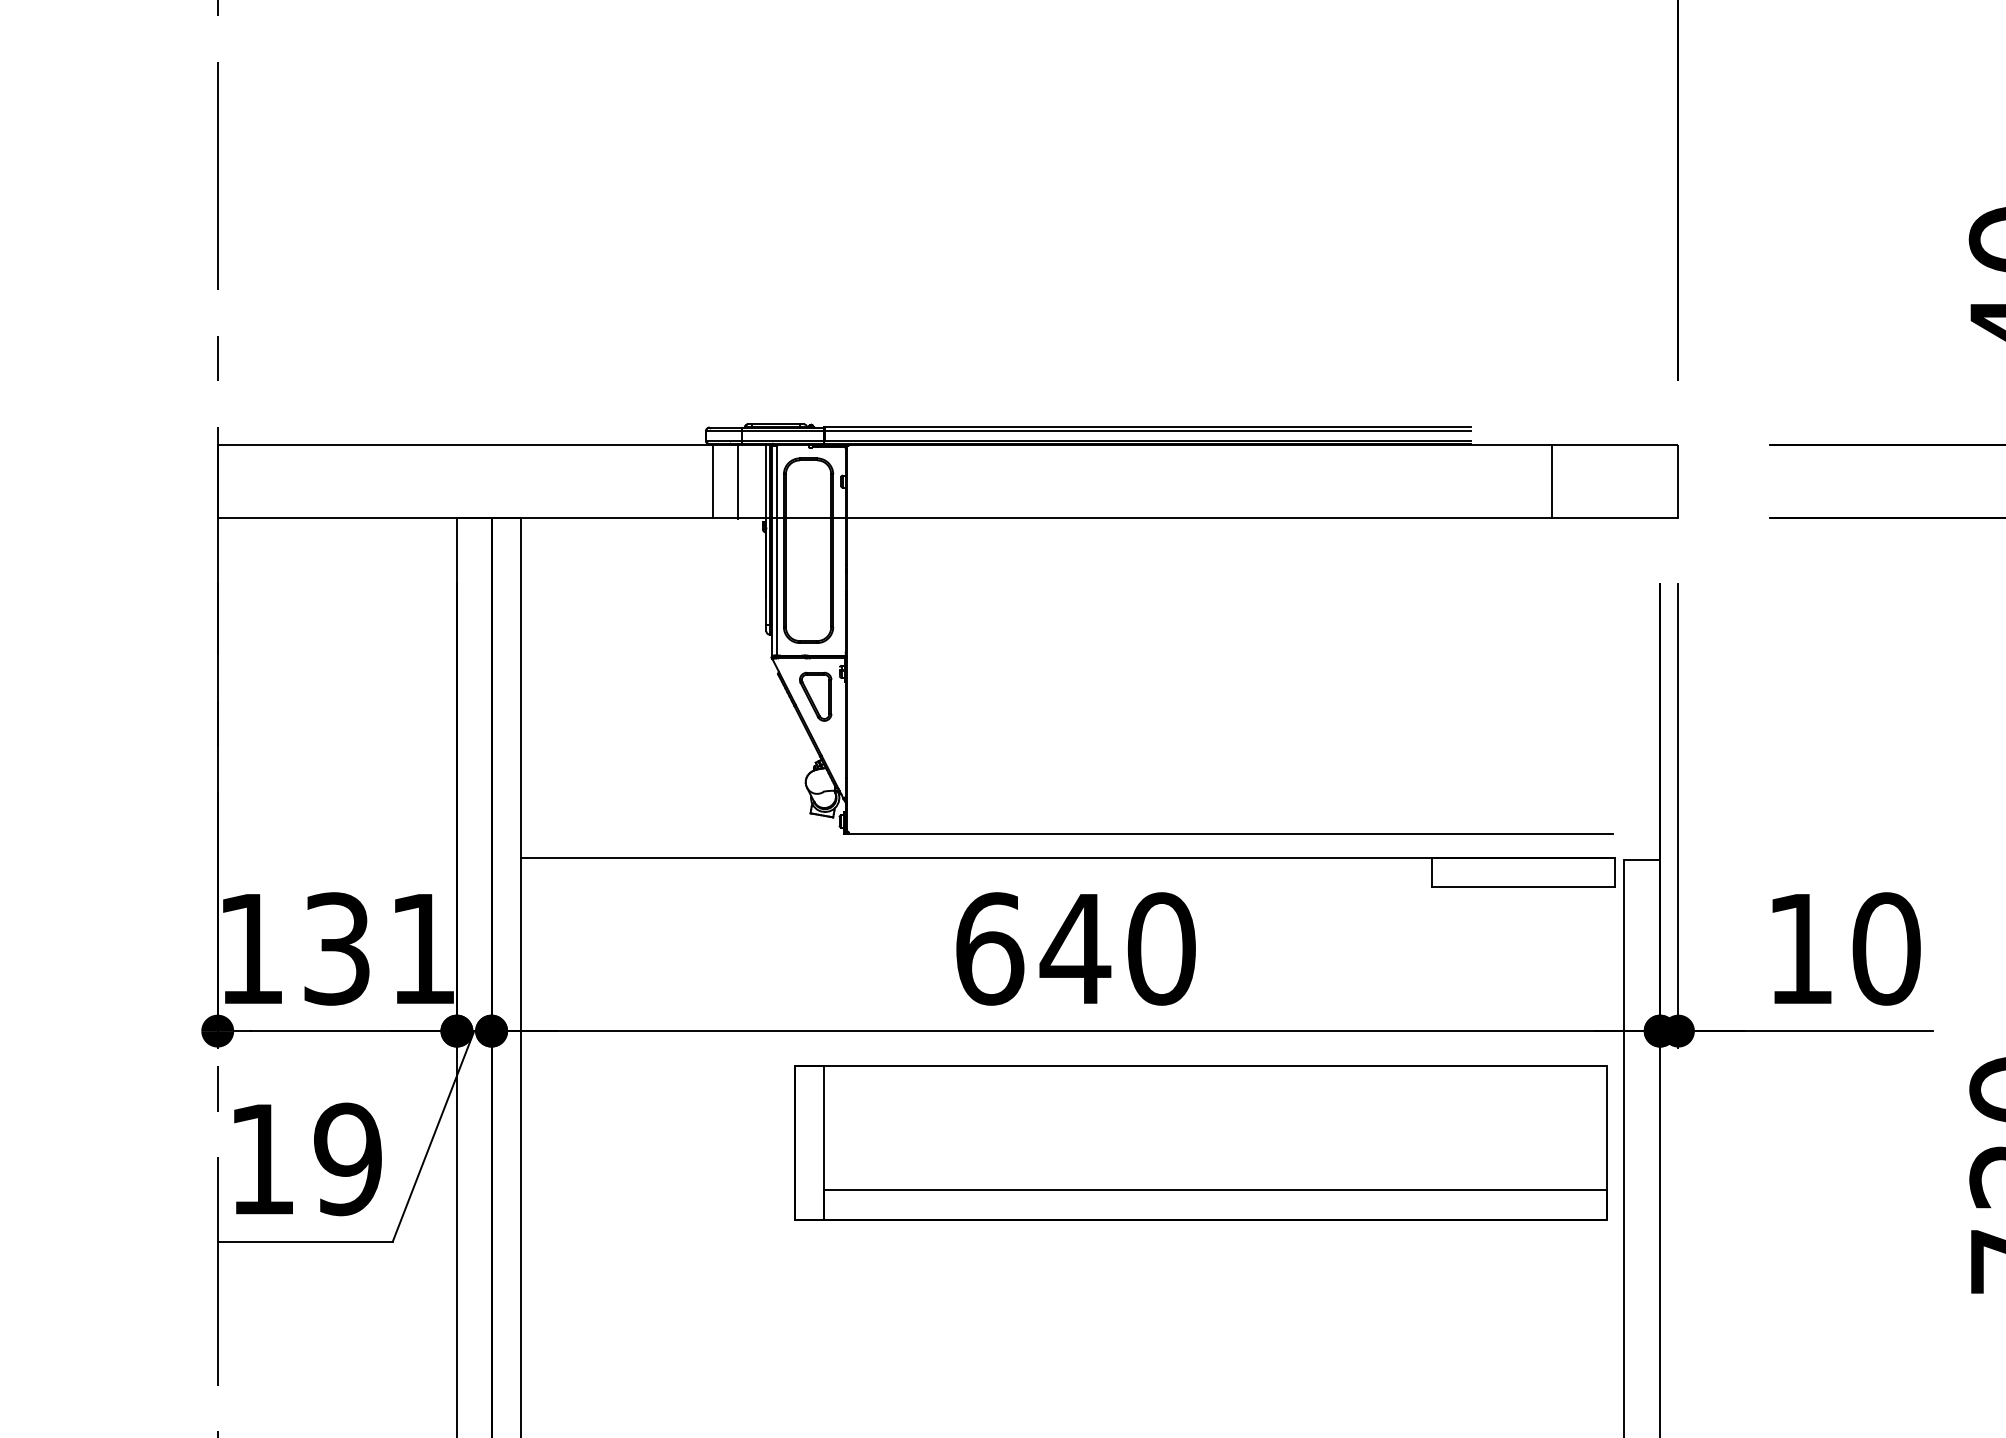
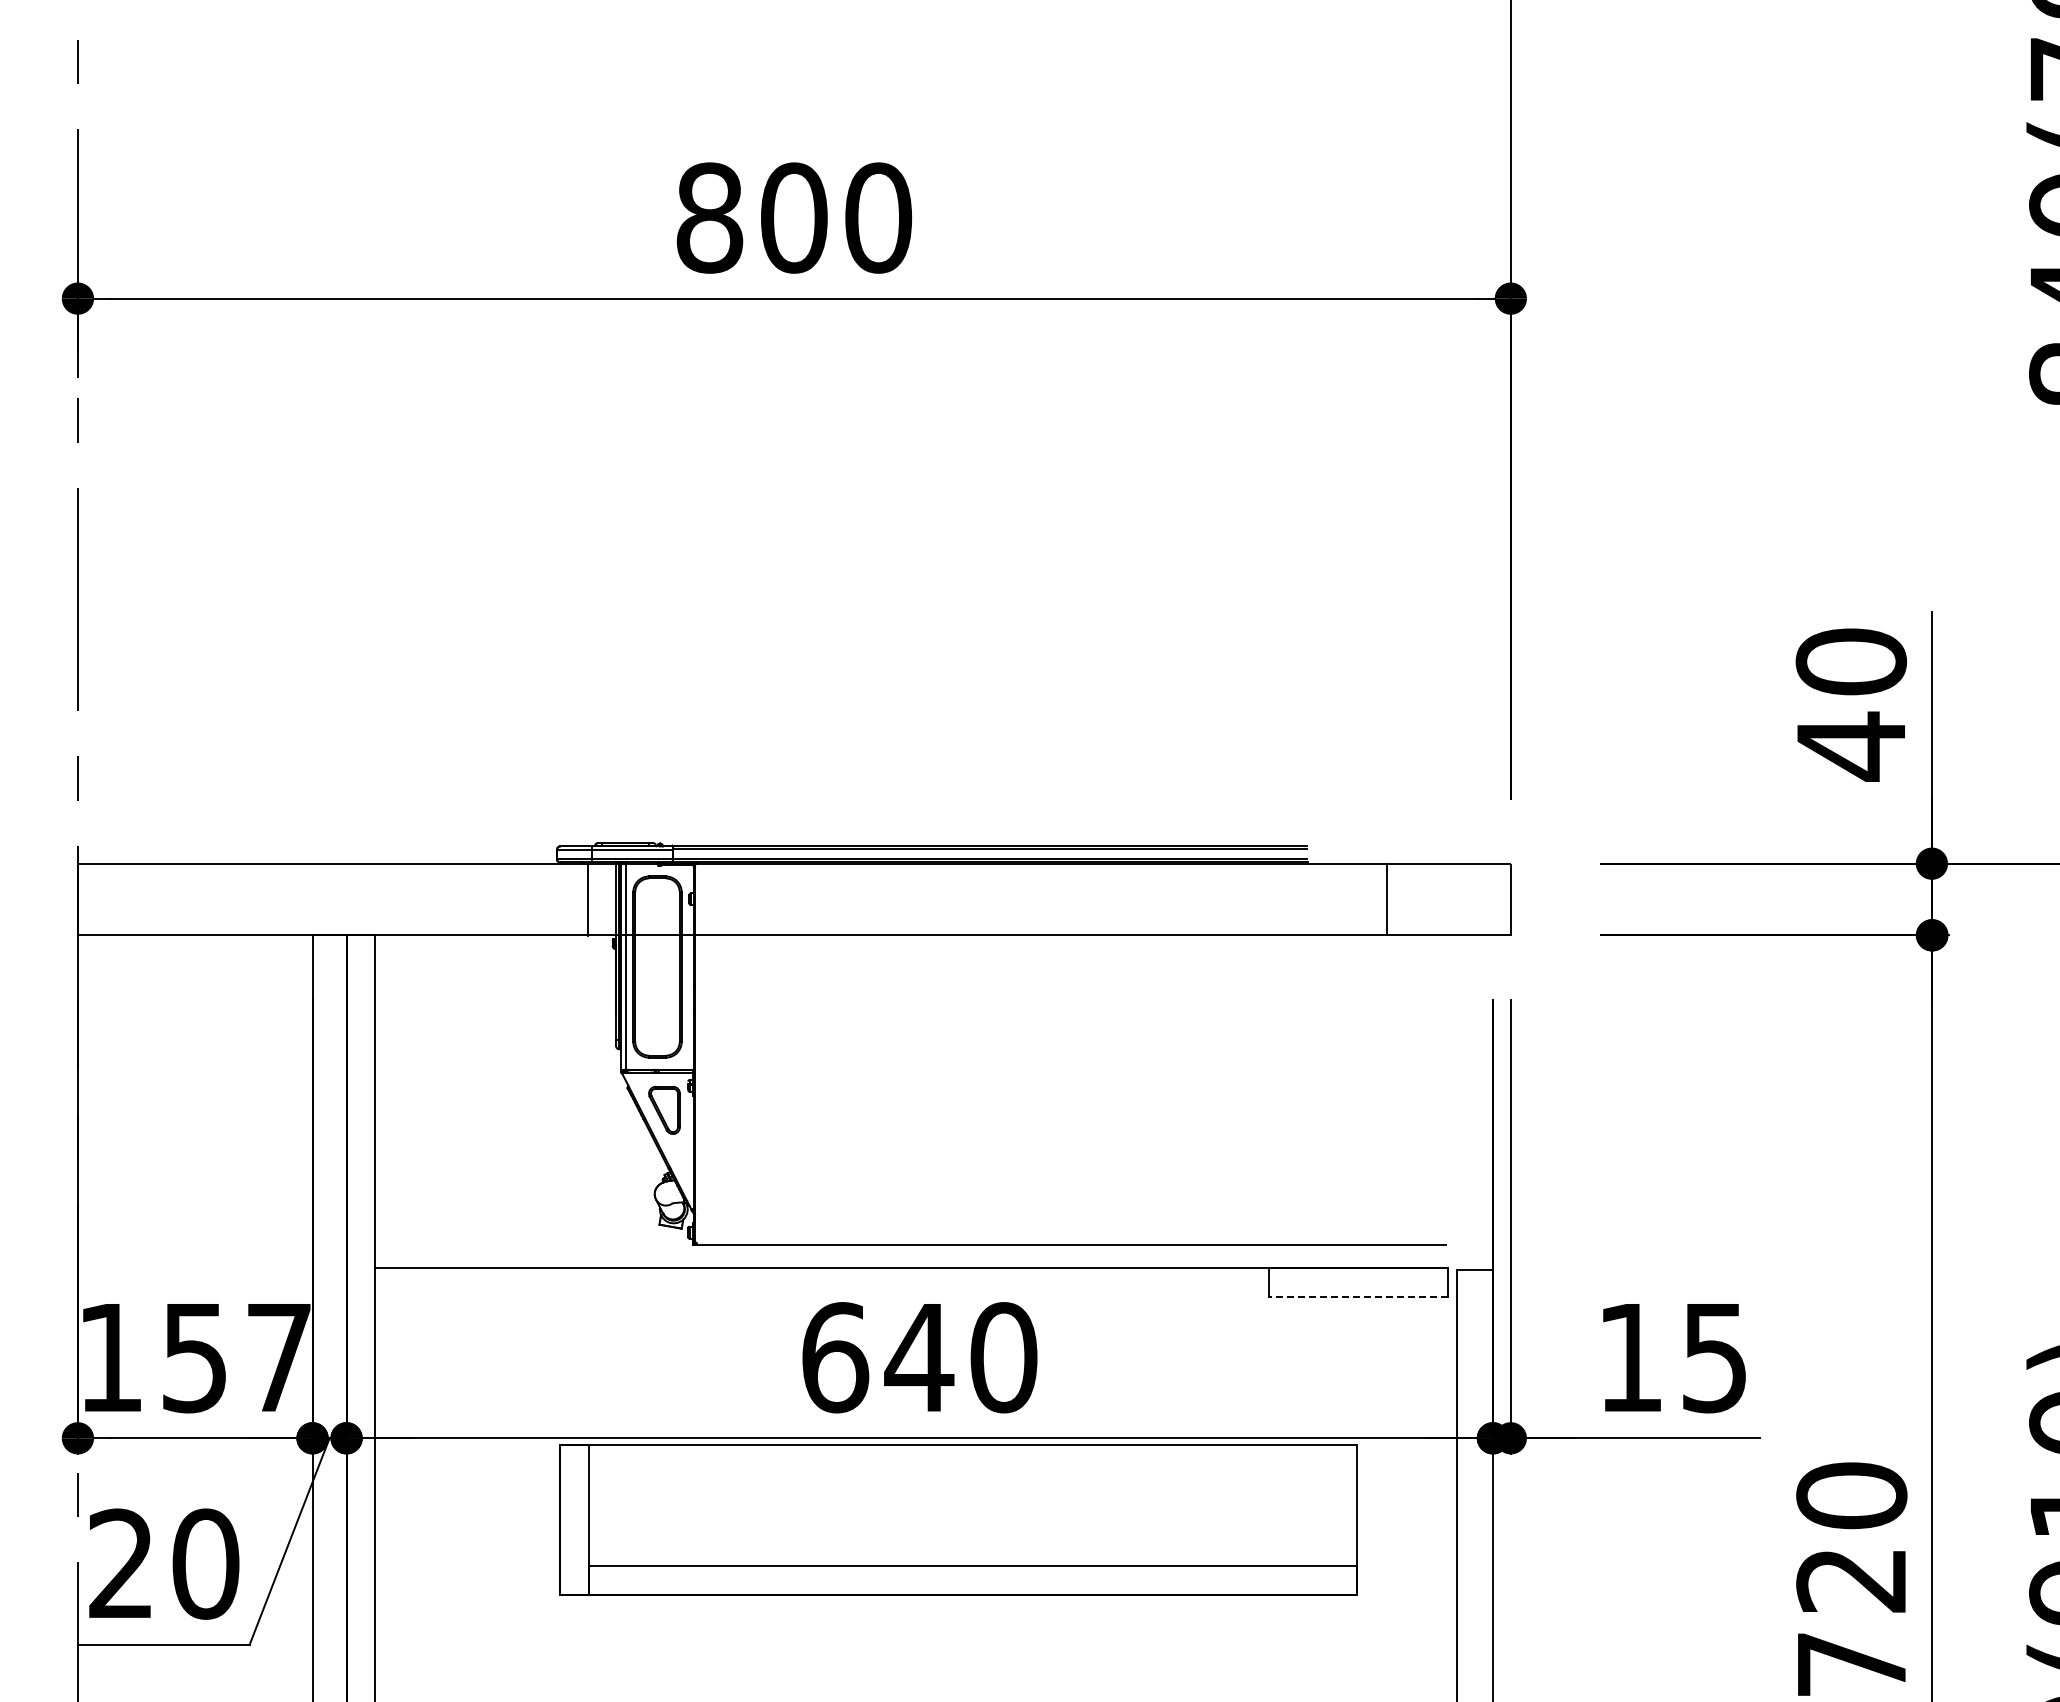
line: (712, 481) -> (563, 899), removed
line: (1523, 887) -> (1358, 1297), solid -> dashed
text: (379, 948) -> (236, 1357), 131 -> 157
text: (1886, 948) -> (1714, 1357), 10 -> 15
part: (1201, 1142) -> (958, 1519), moved
text: (305, 1158) -> (164, 1563), 19 -> 20

